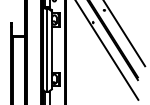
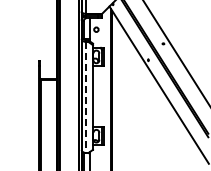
line: (47, 50) -> (86, 97), solid -> dashed

